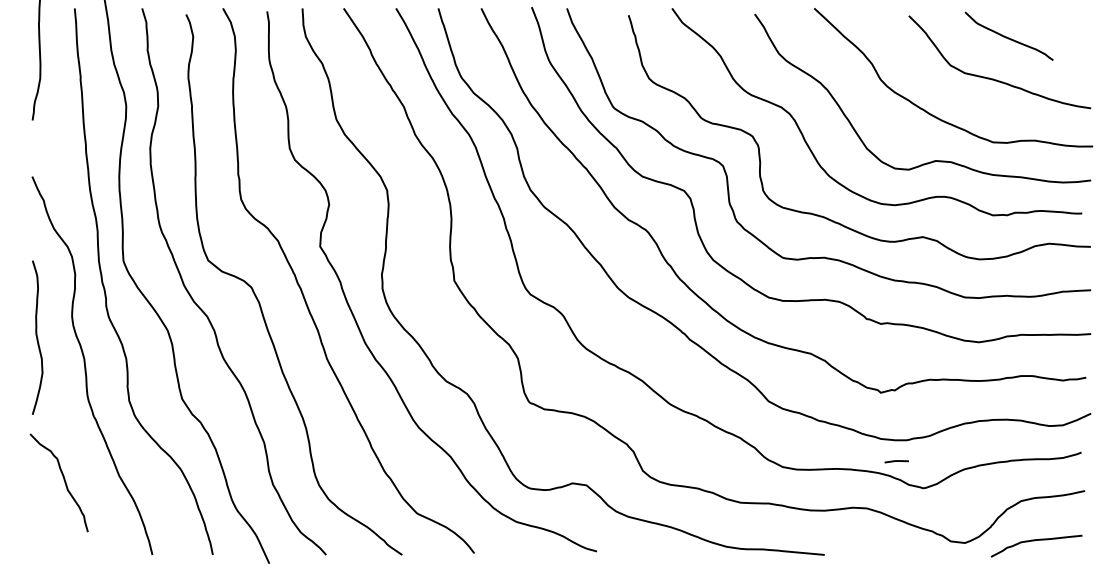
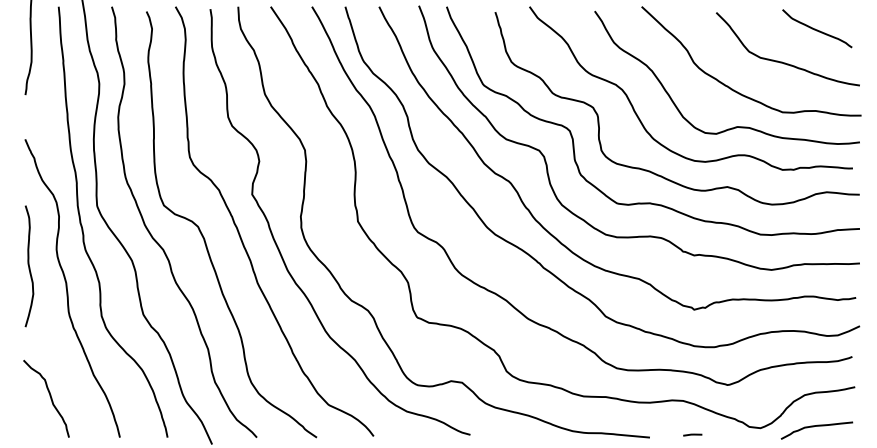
curve: (1009, 37) -> (817, 29), moved
line: (896, 460) -> (692, 434), moved
curve: (63, 479) -> (49, 396), moved

